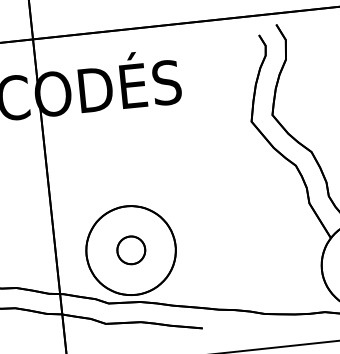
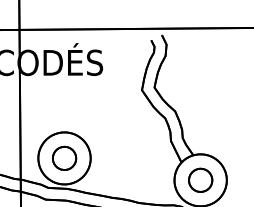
part: (130, 249) -> (64, 157), size x1.43

